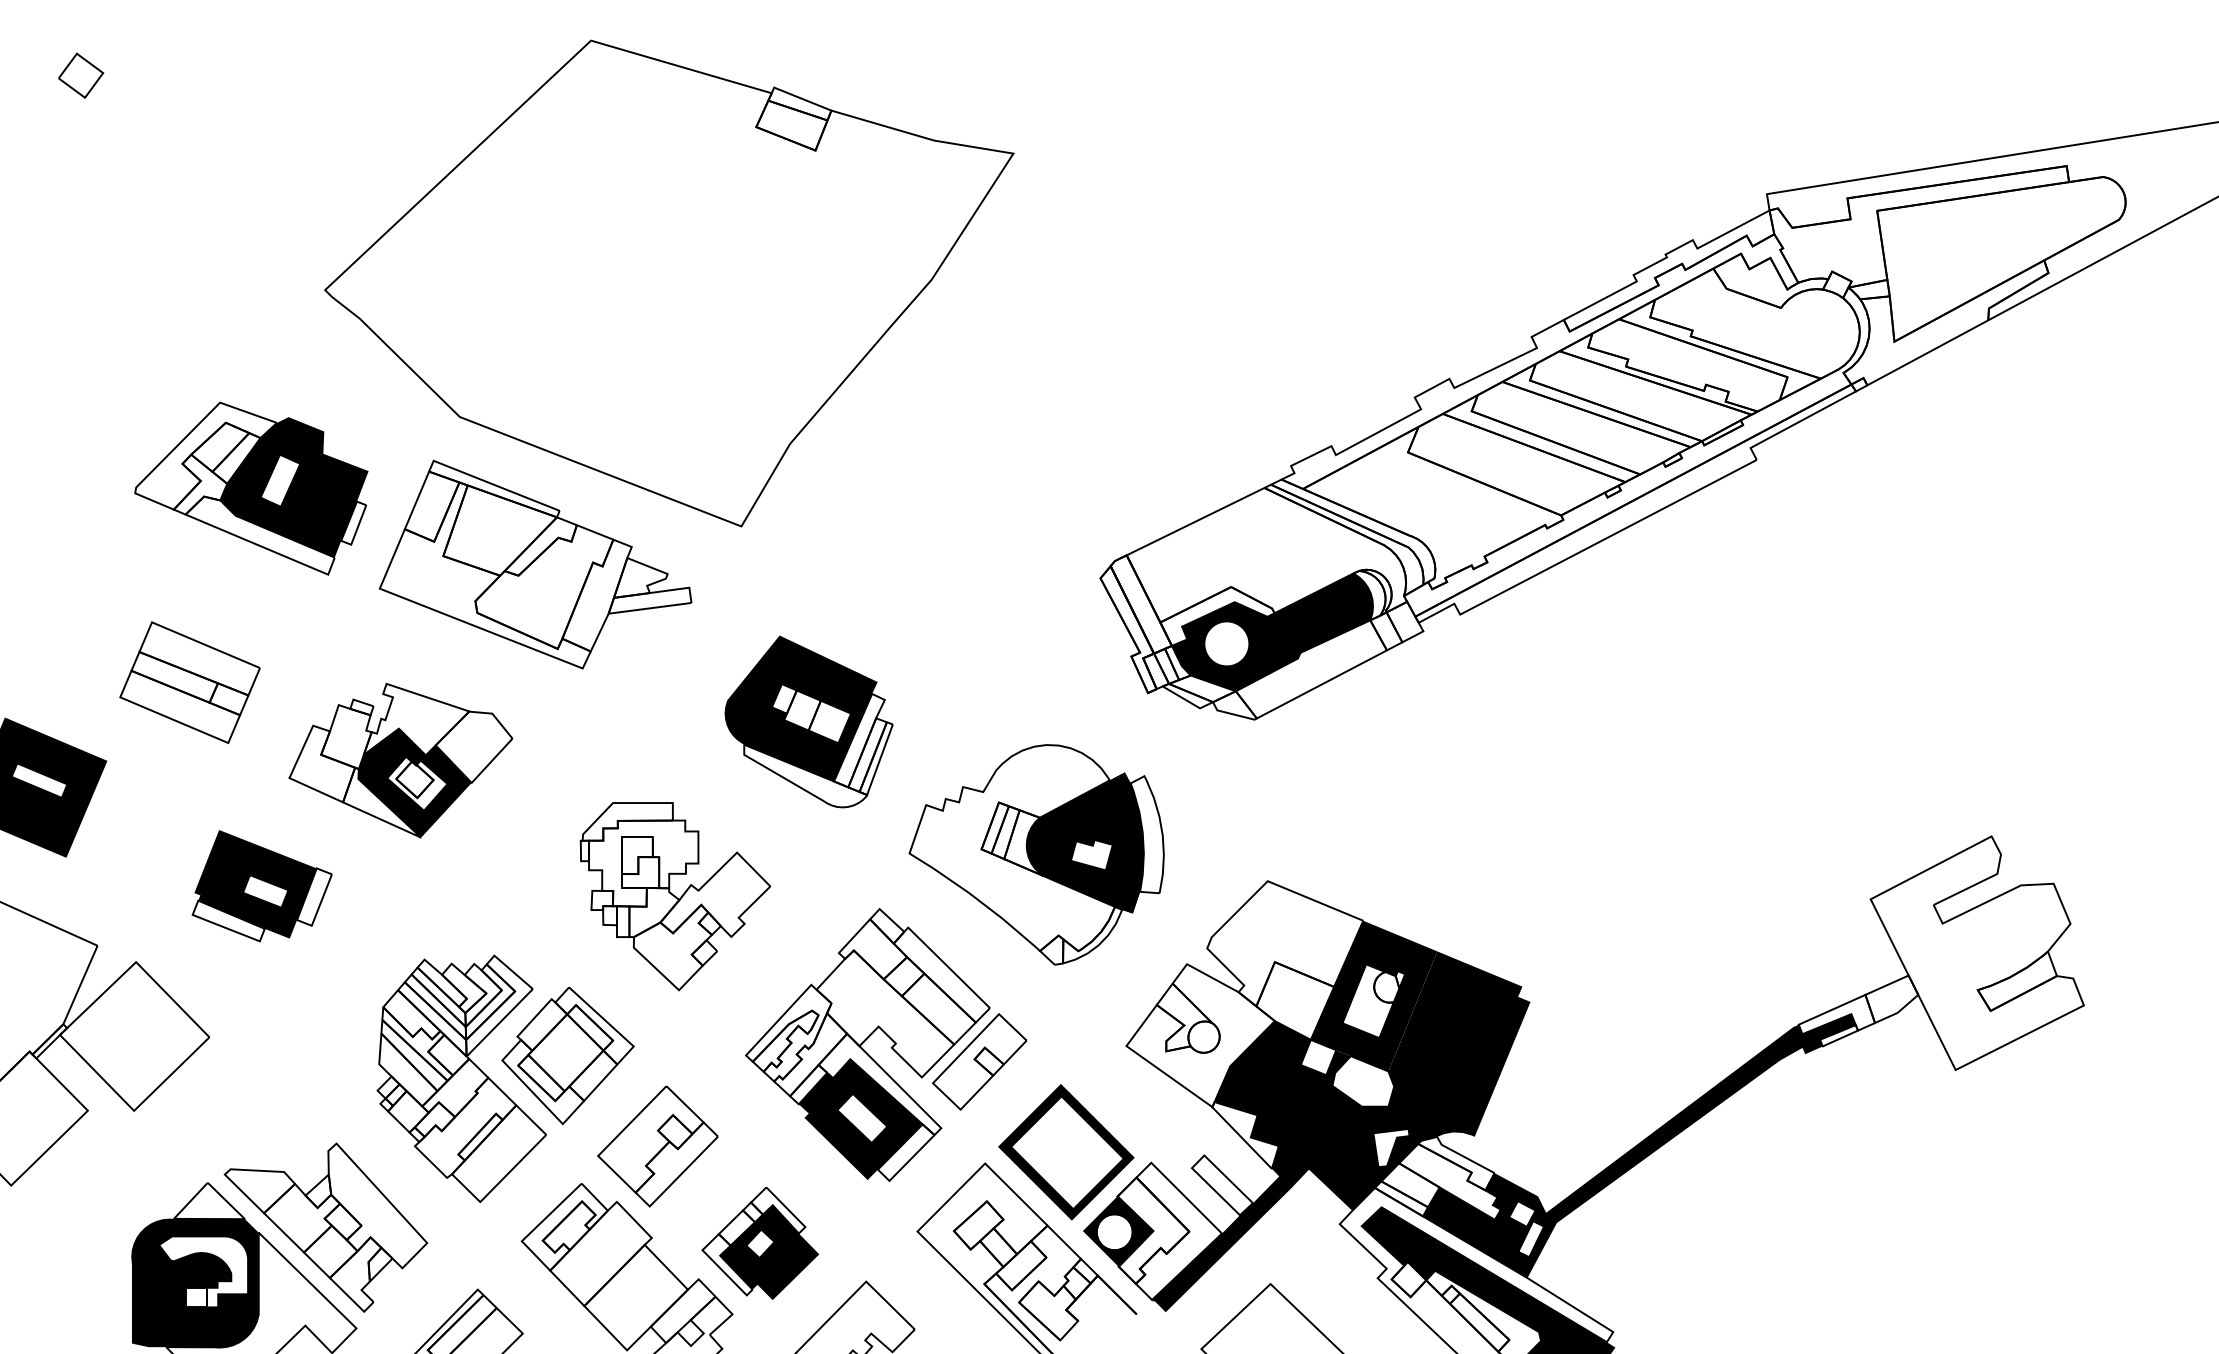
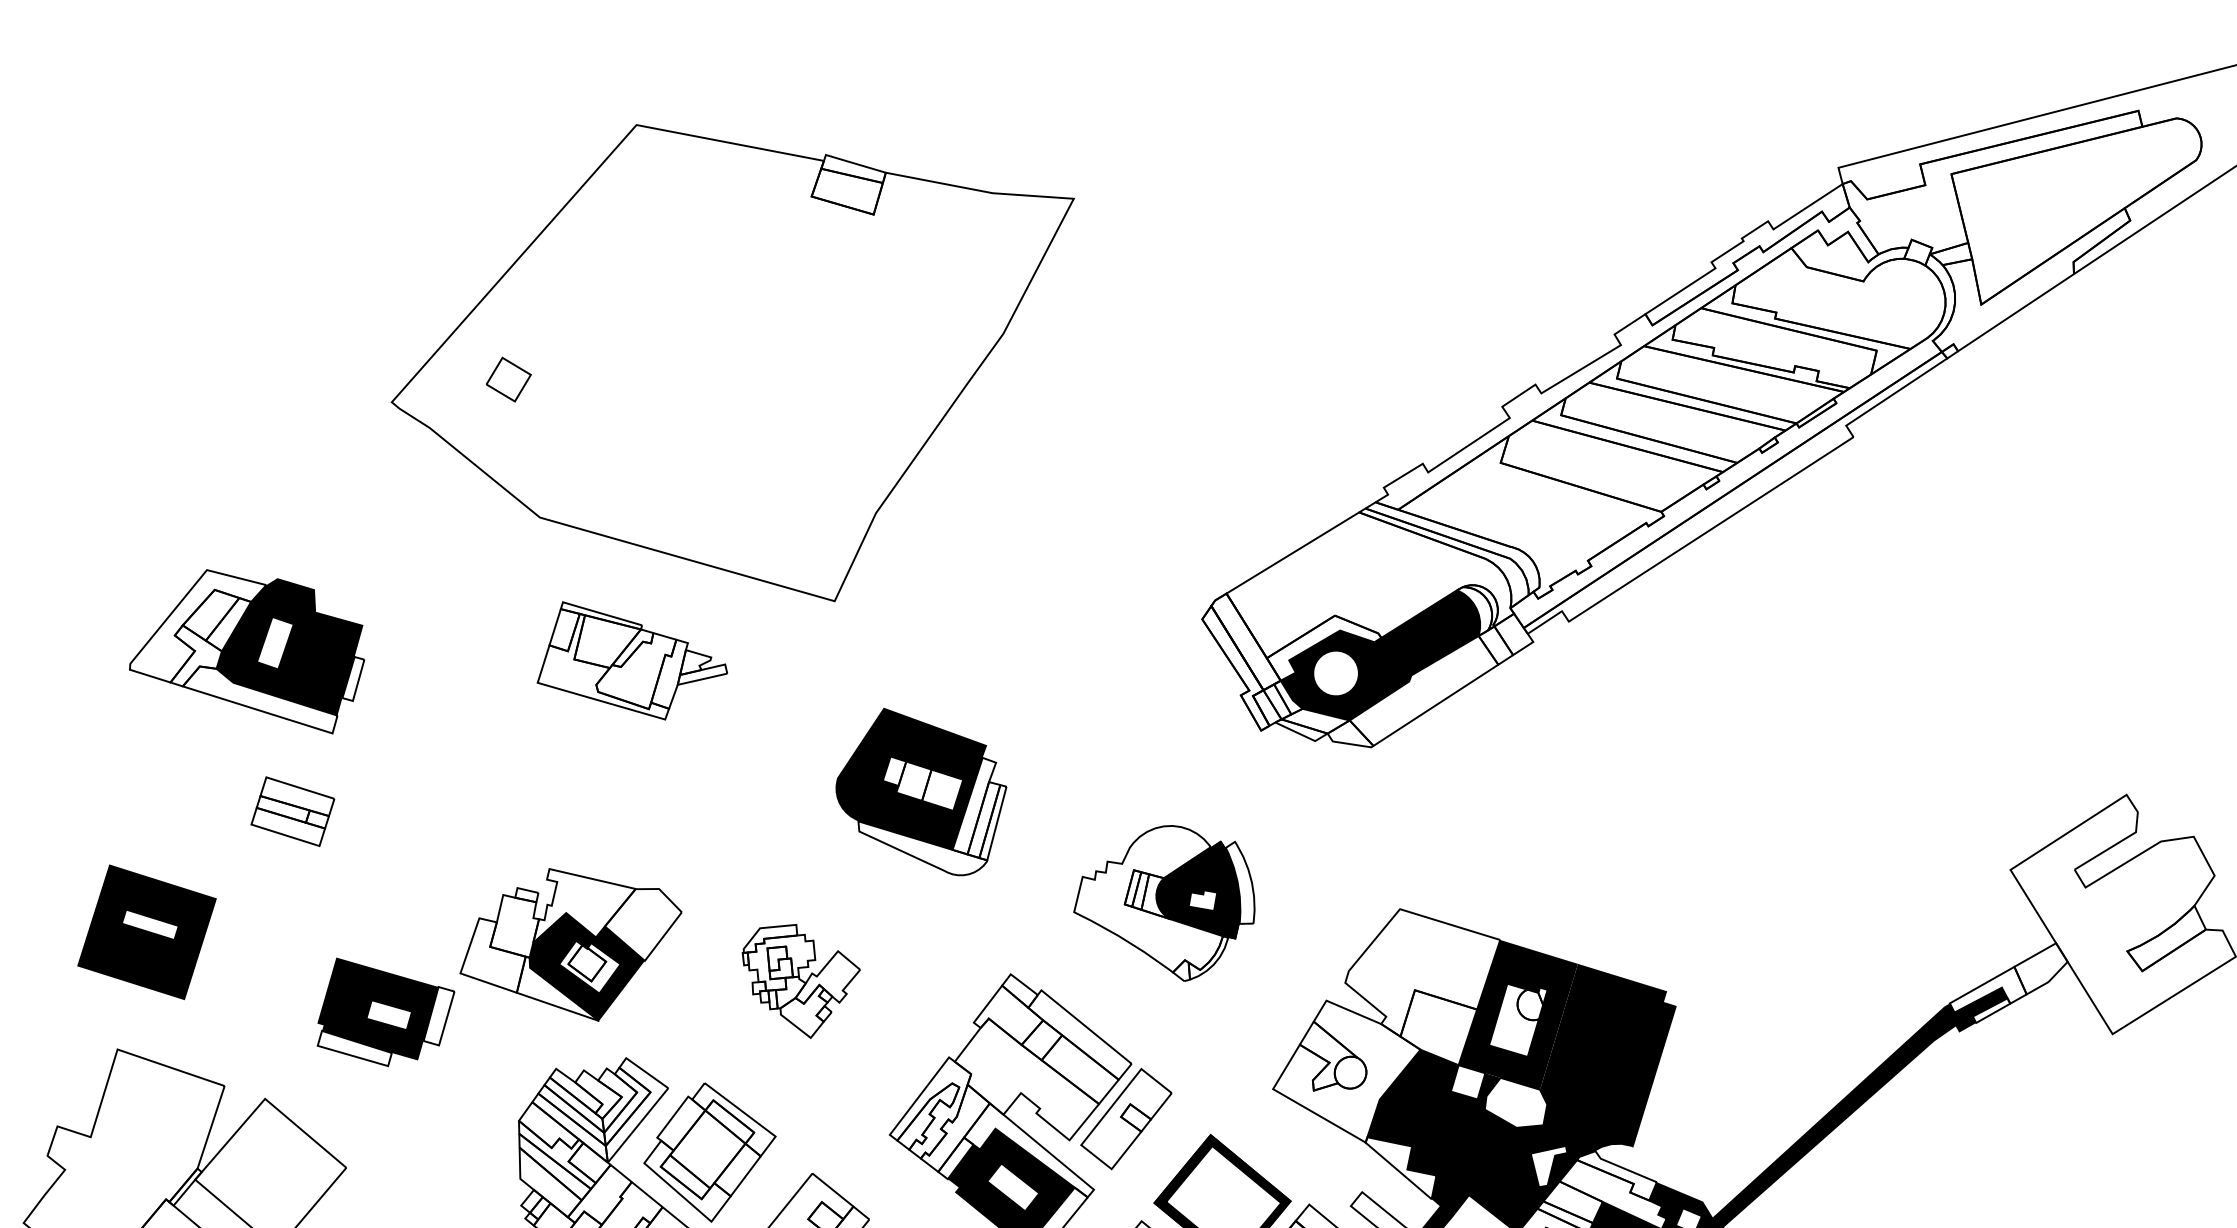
part: (81, 75) -> (509, 379), moved
part: (251, 488) -> (246, 653), moved
part: (535, 564) -> (630, 659), size x0.6
part: (189, 682) -> (292, 811), size x0.6
part: (400, 760) -> (570, 945), moved
part: (1036, 854) -> (1163, 904), size x0.7
part: (674, 896) -> (802, 981), size x0.6

